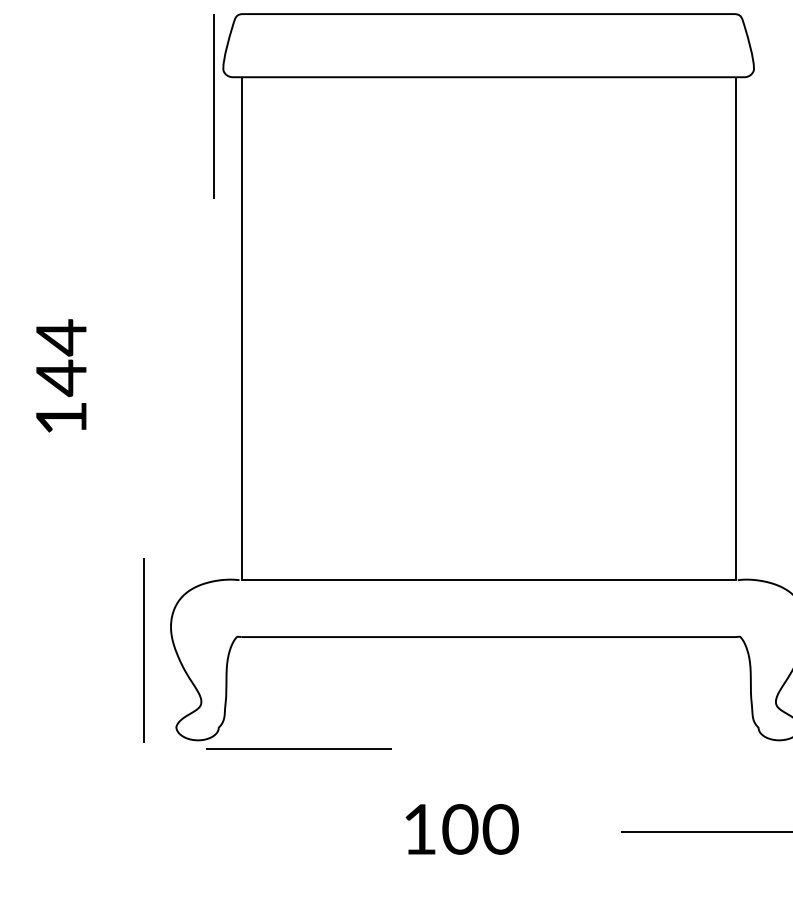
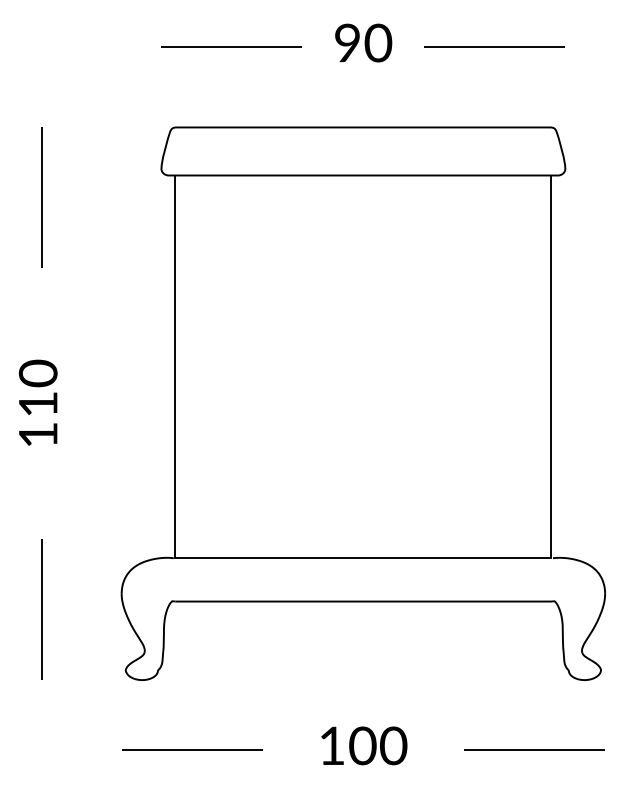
line: (212, 106) -> (41, 197), moved
text: (60, 357) -> (37, 388), 144 -> 110
line: (143, 650) -> (41, 609), moved
line: (299, 748) -> (192, 749), moved
text: (462, 828) -> (364, 745), moved

